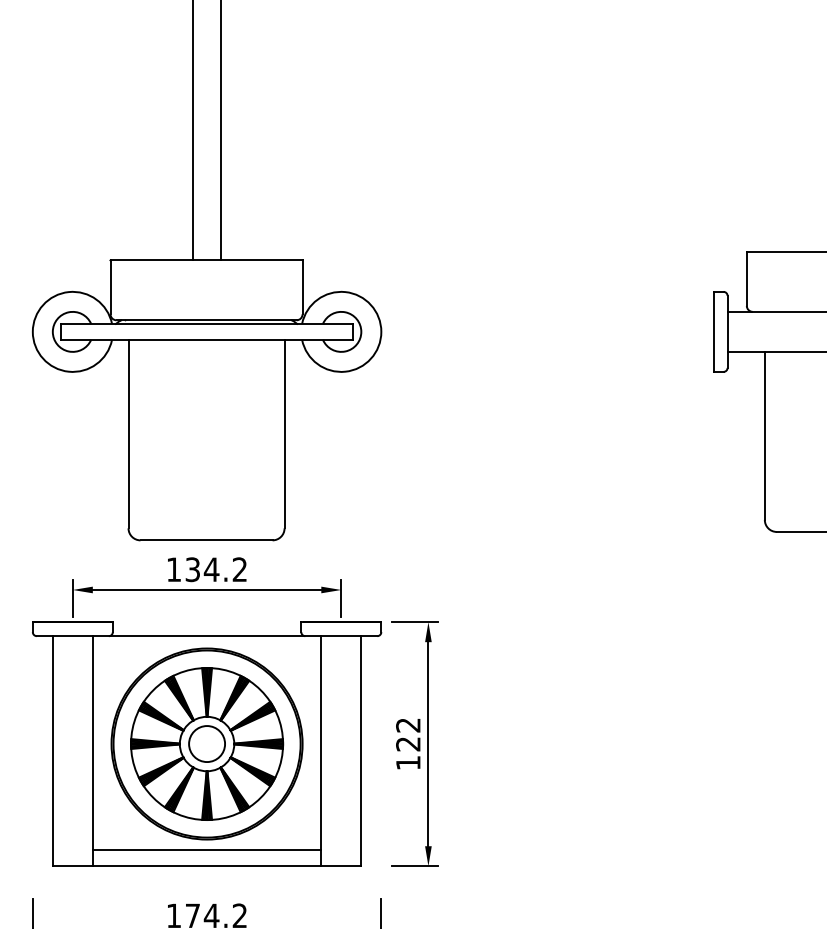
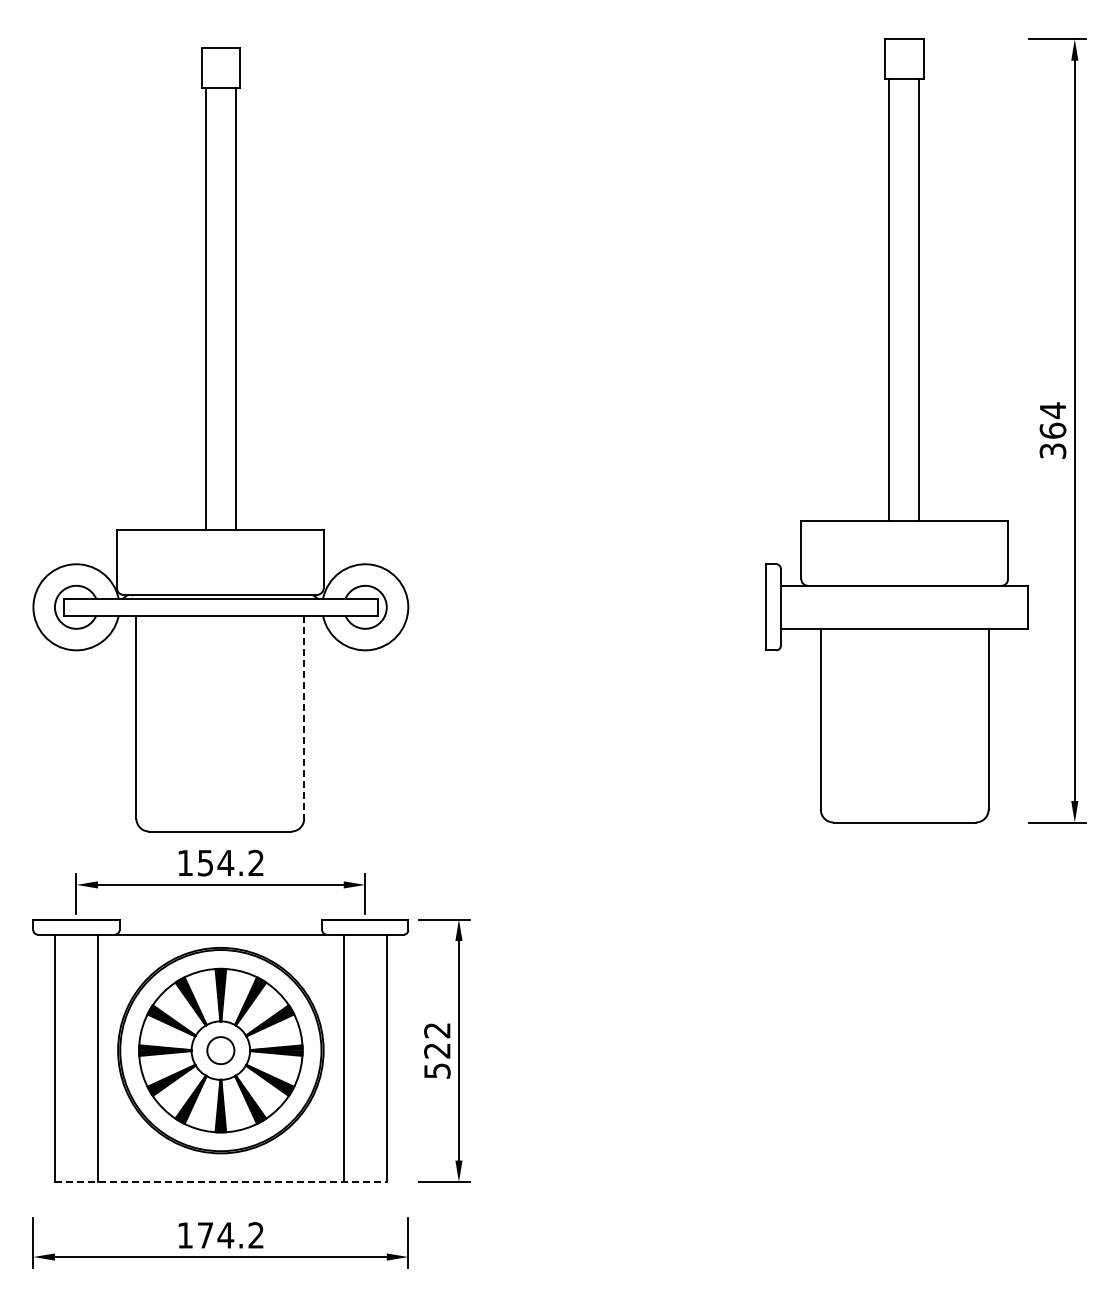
line: (284, 434) -> (304, 717), solid -> dashed
text: (192, 569) -> (205, 862), 134.2 -> 154.2
circle: (206, 743) -> (220, 1050), size x0.7
text: (408, 762) -> (437, 1070), 122 -> 522
line: (206, 849) -> (220, 1164), removed
line: (206, 866) -> (220, 1182), solid -> dashed

